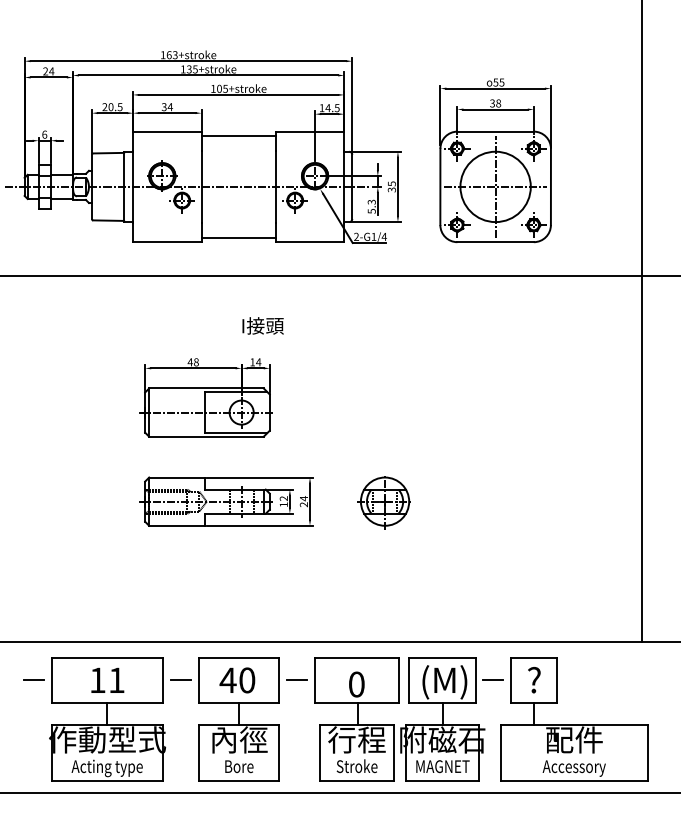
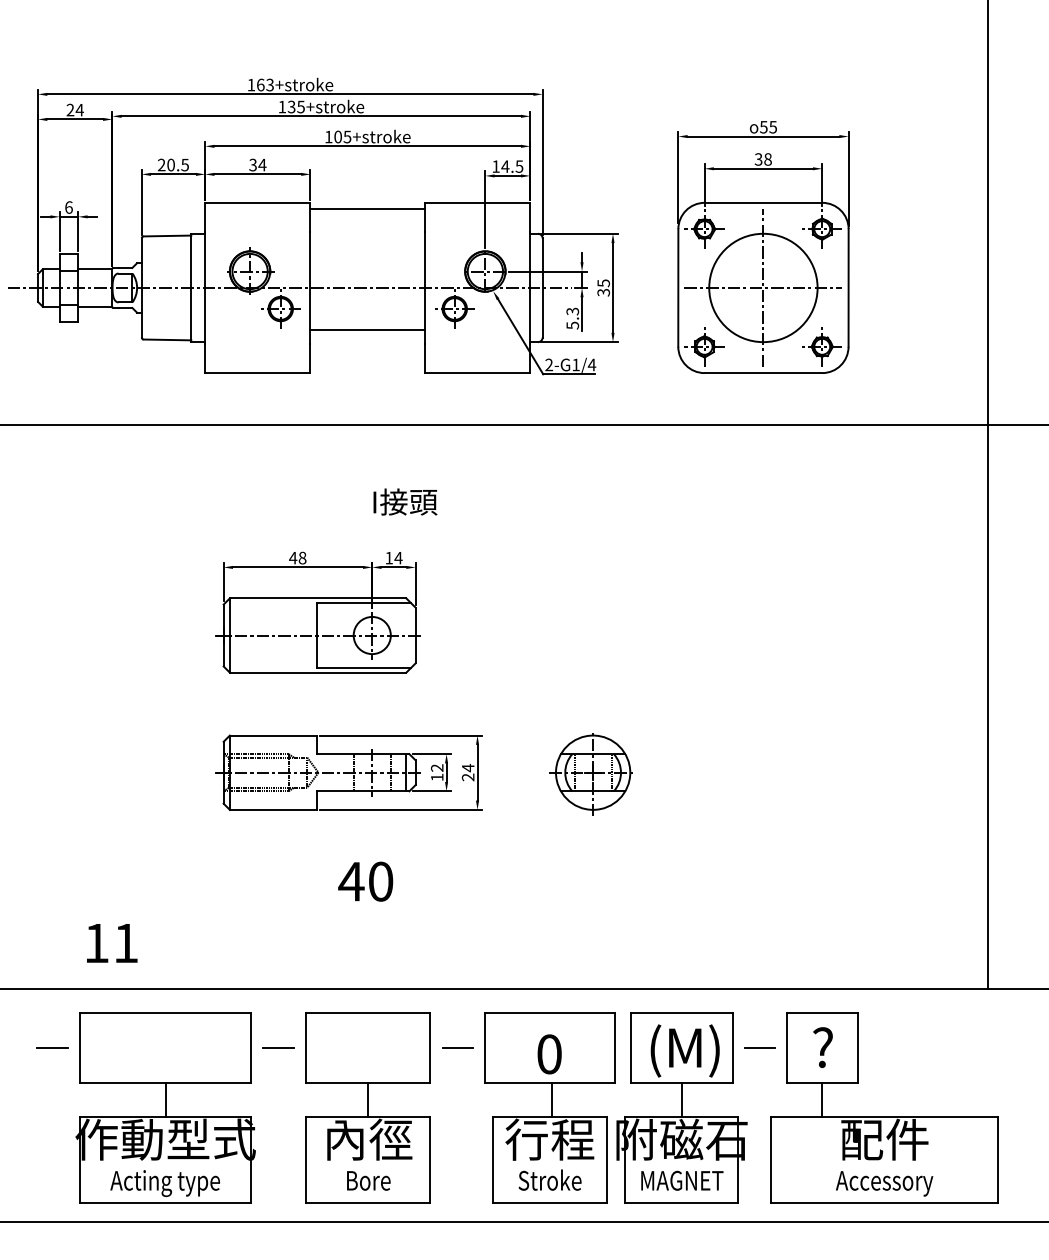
line: (238, 238) -> (367, 330), moved
text: (107, 679) -> (111, 941), moved
text: (237, 680) -> (365, 881), moved

